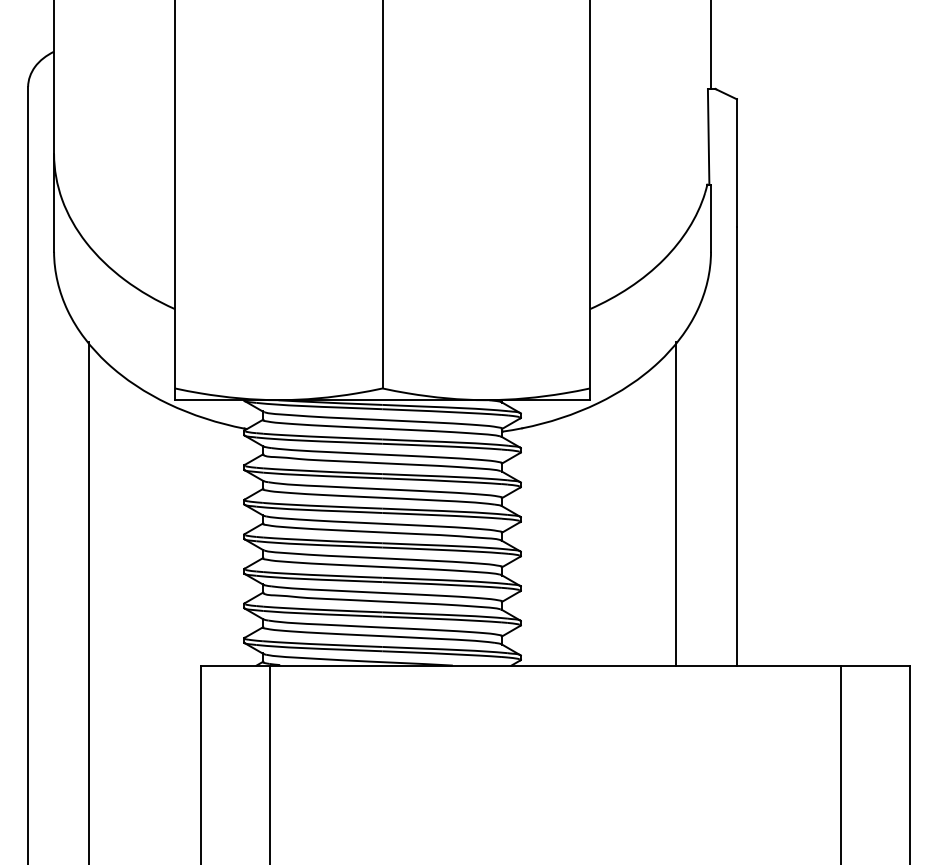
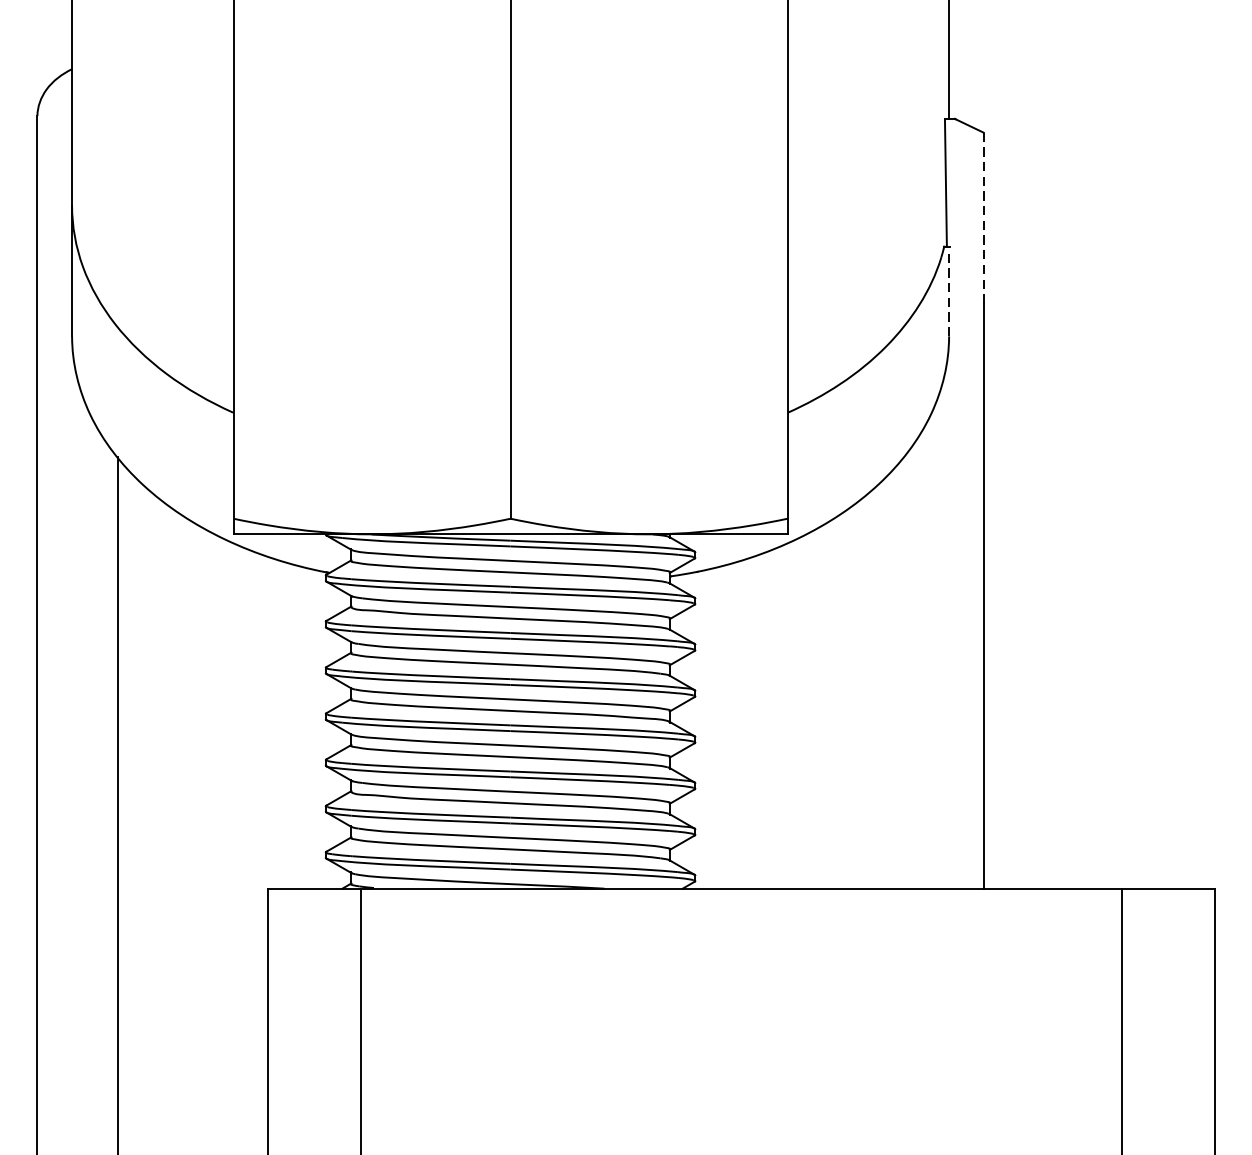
line: (736, 163) -> (983, 218), solid -> dashed
line: (711, 218) -> (949, 291), solid -> dashed
line: (676, 503) -> (903, 672), removed

